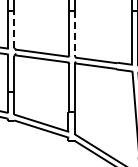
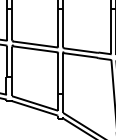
line: (13, 29) -> (11, 24), dashed -> solid
line: (74, 34) -> (62, 28), dashed -> solid

